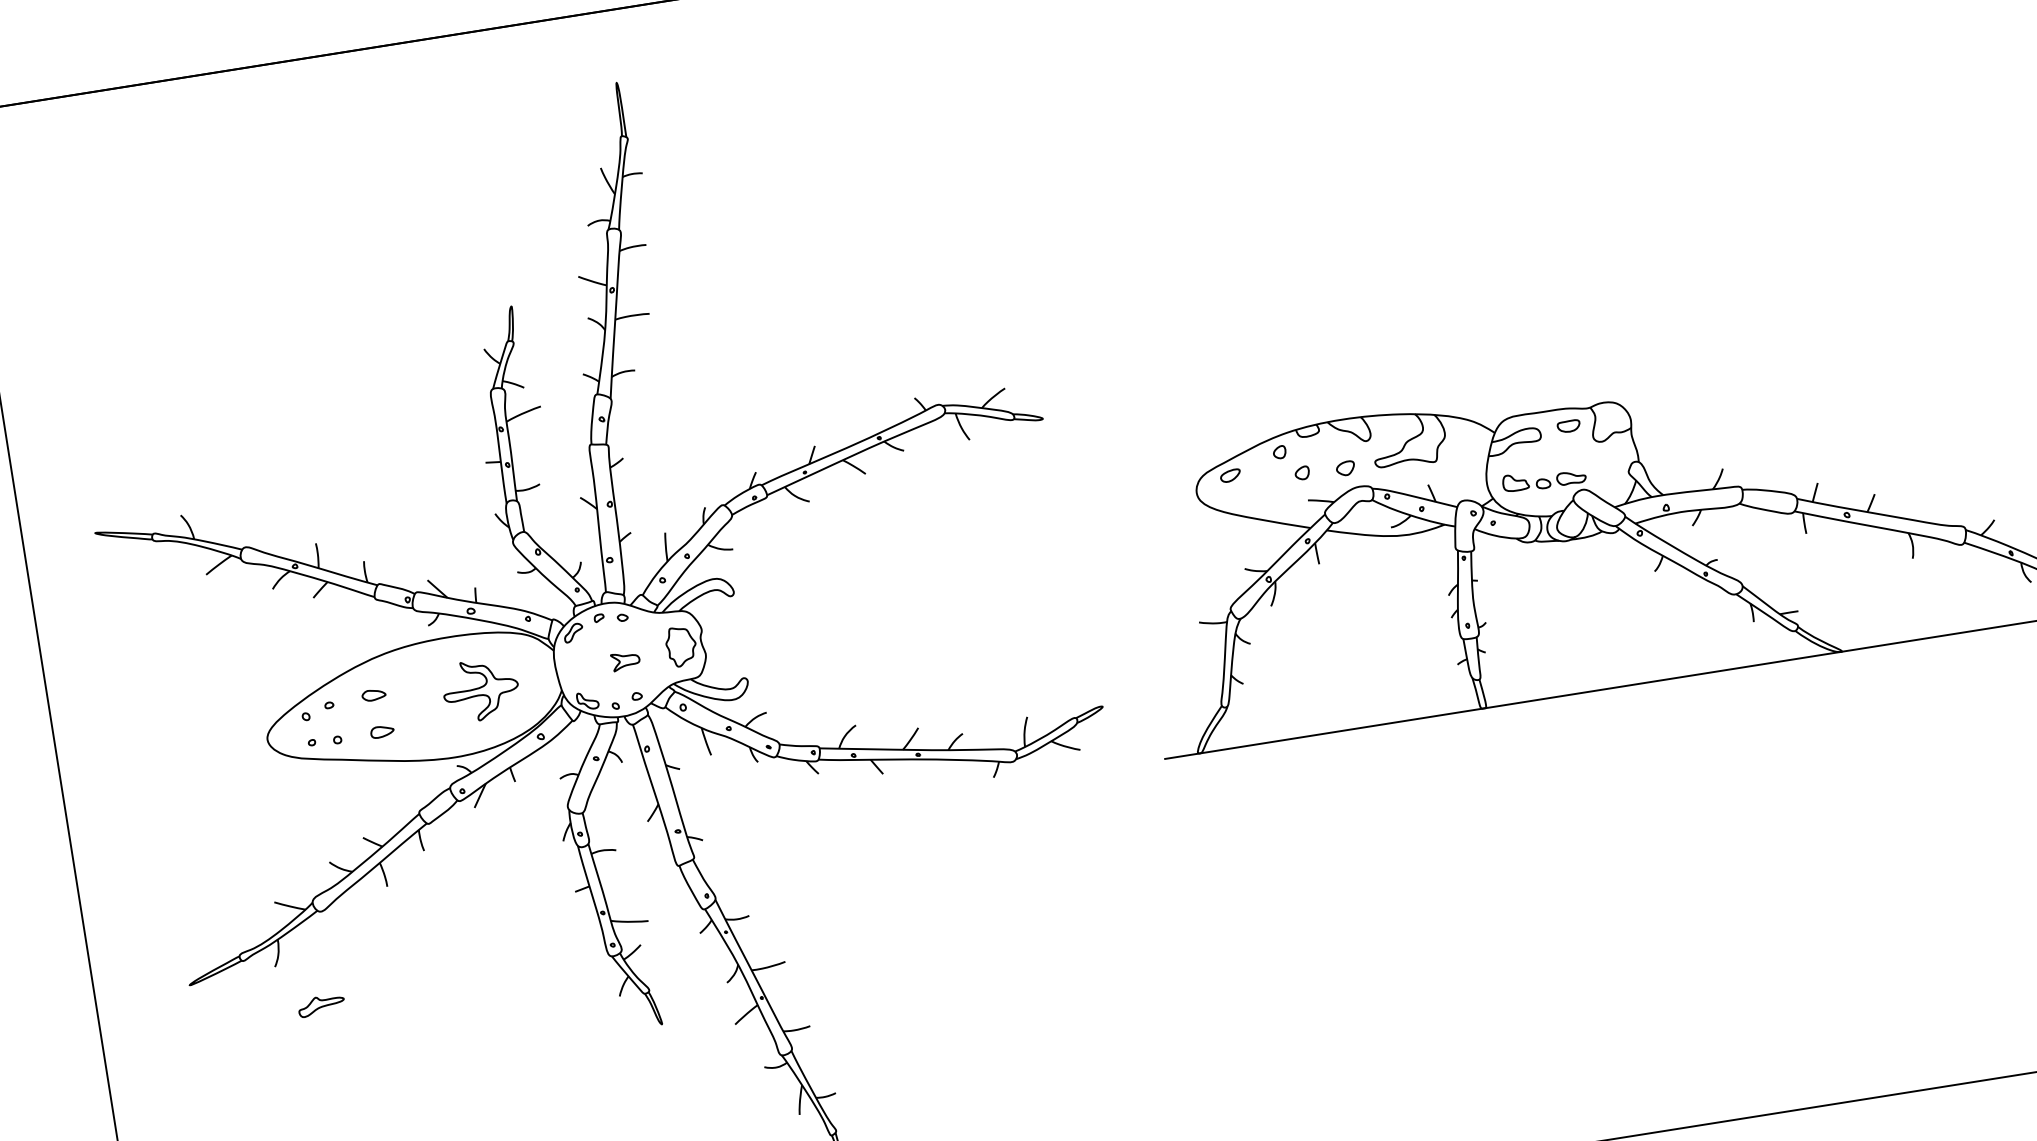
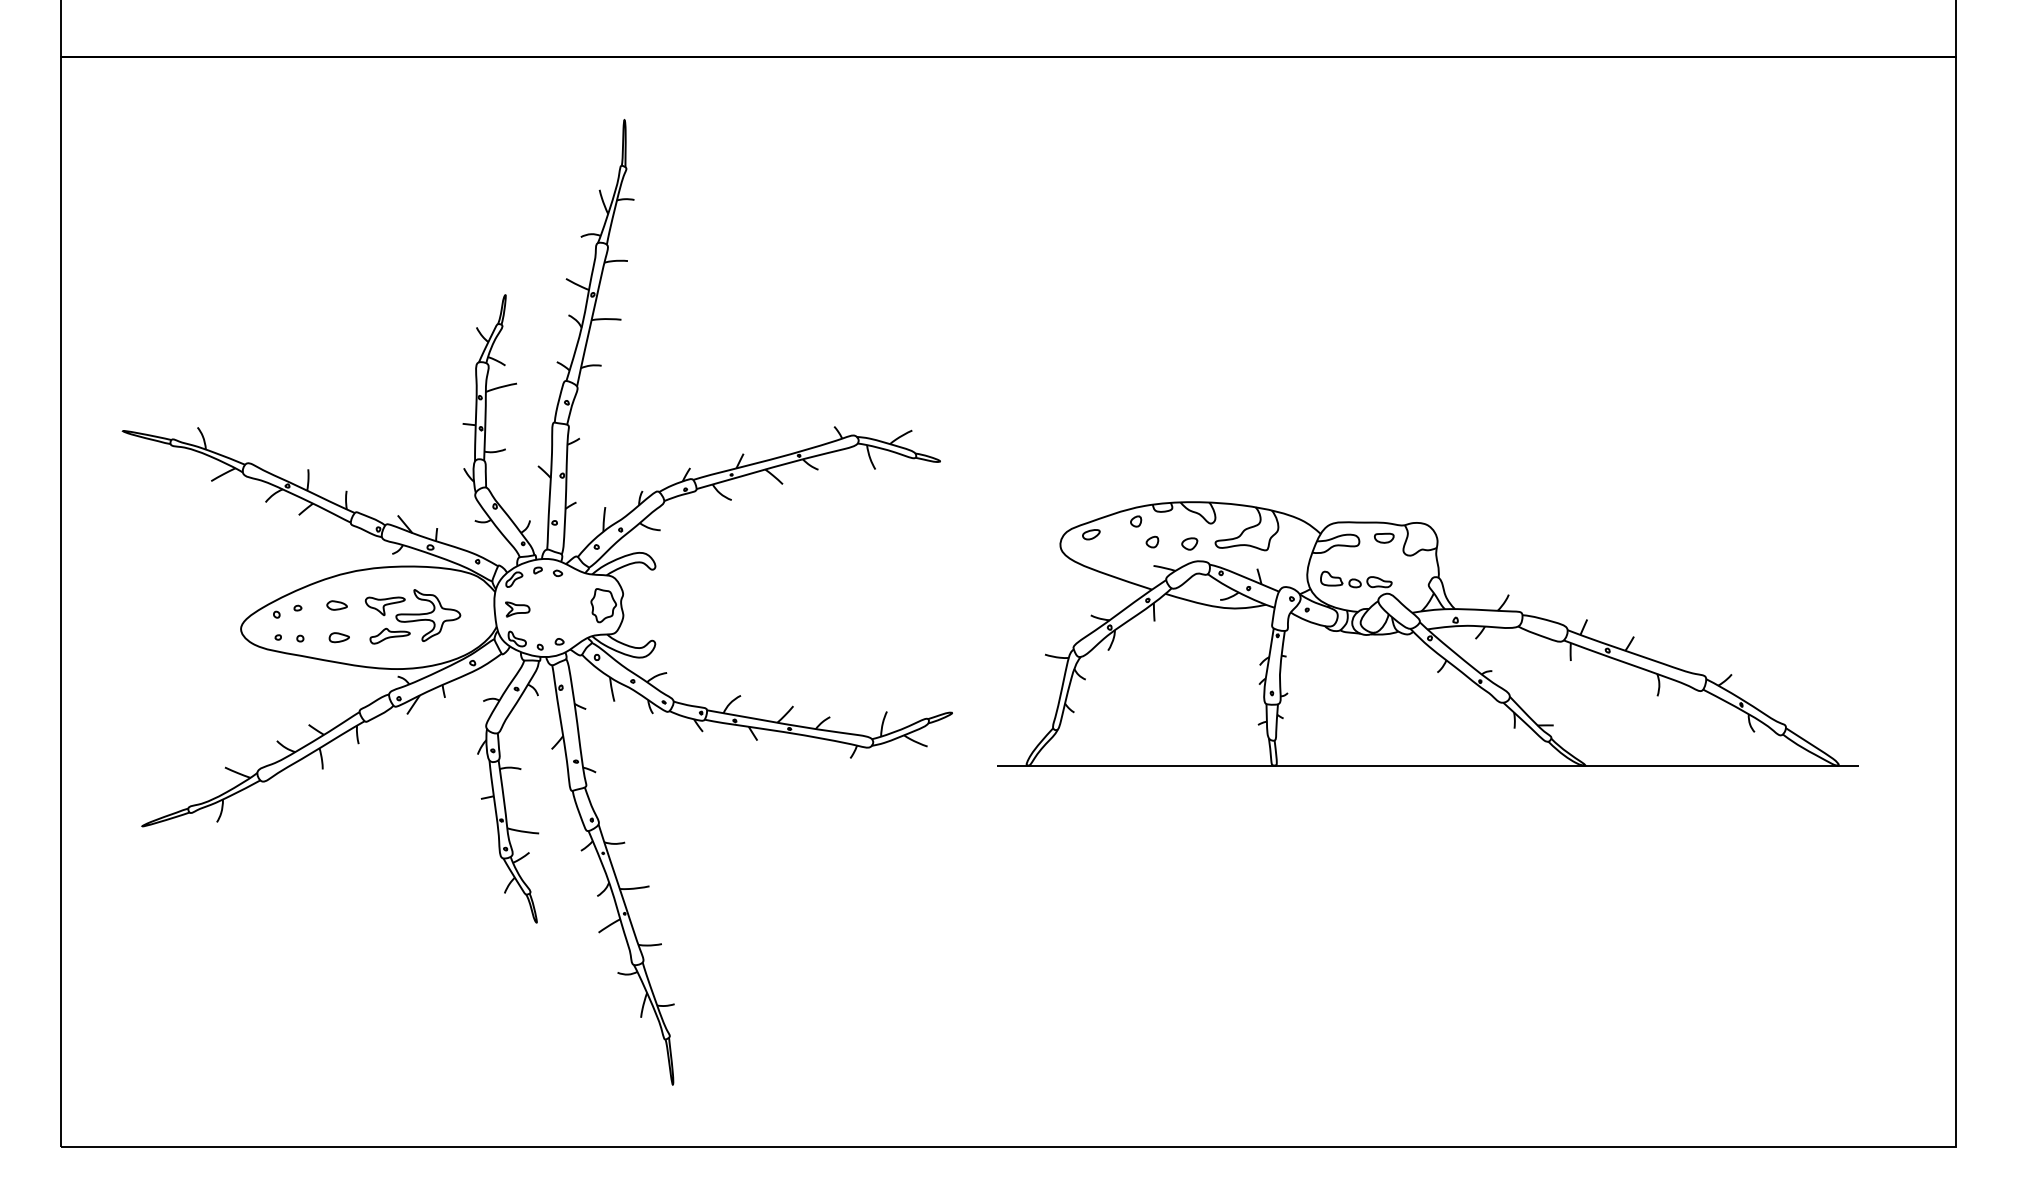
part: (625, 661) -> (517, 609), moved
part: (428, 687) -> (384, 606), added
part: (320, 1004) -> (389, 635), moved

